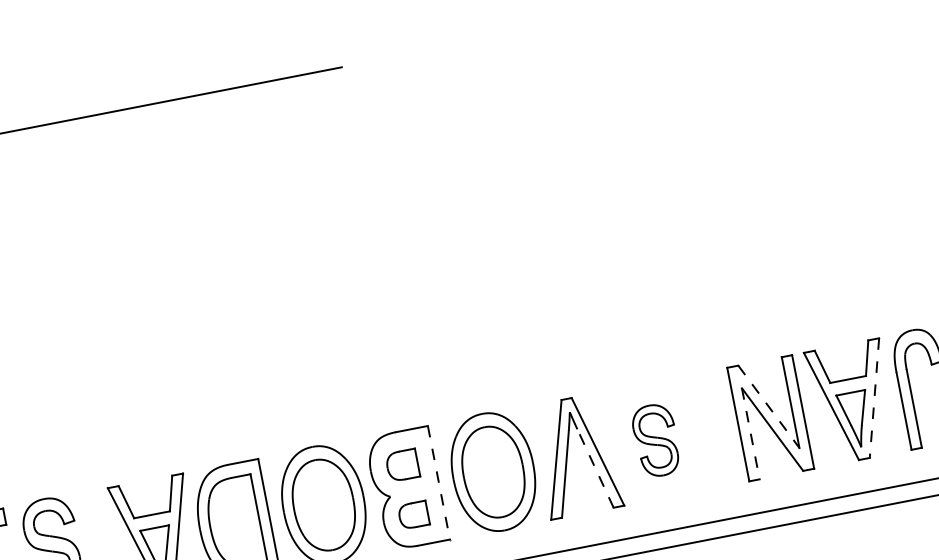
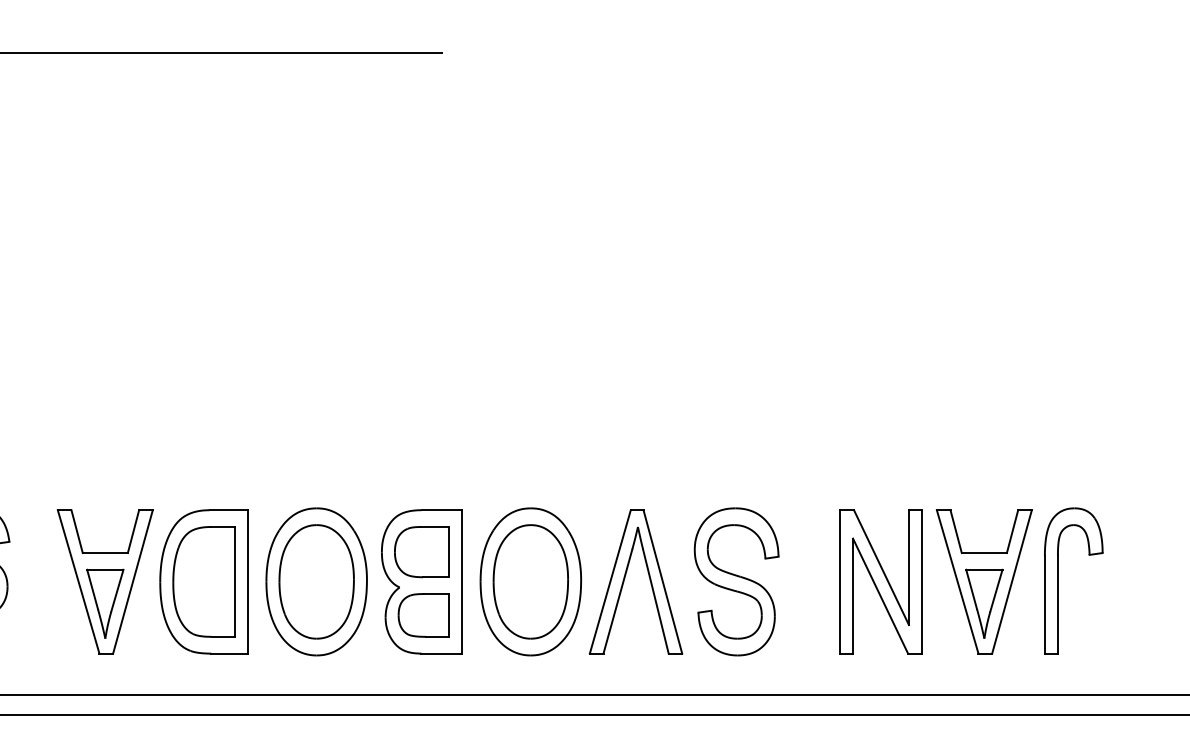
line: (874, 398) -> (1011, 582), dashed -> solid
line: (768, 406) -> (881, 567), dashed -> solid
line: (751, 434) -> (853, 596), dashed -> solid
part: (656, 440) -> (736, 581), size x1.67
part: (402, 465) -> (421, 552), size x1.43
line: (595, 468) -> (655, 601), dashed -> solid
line: (438, 482) -> (461, 581), dashed -> solid
part: (413, 515) -> (423, 615), size x1.43

